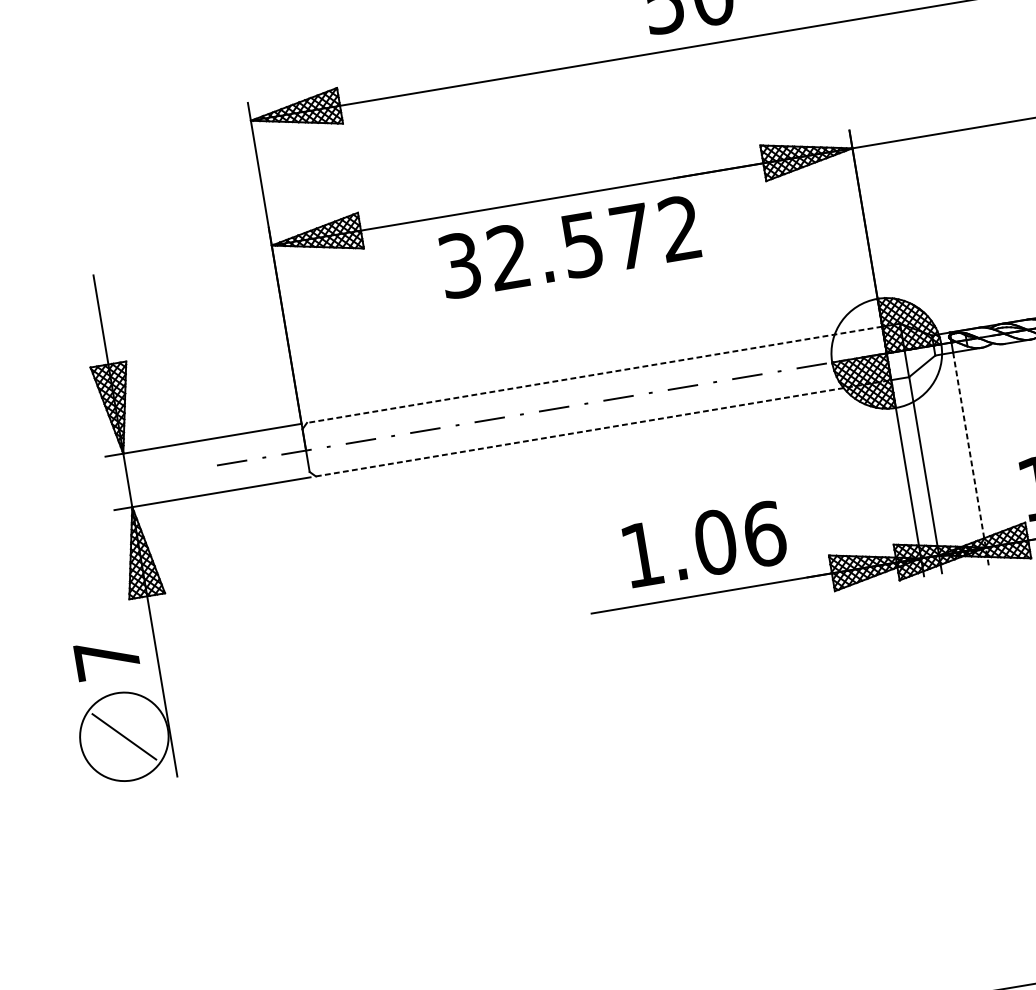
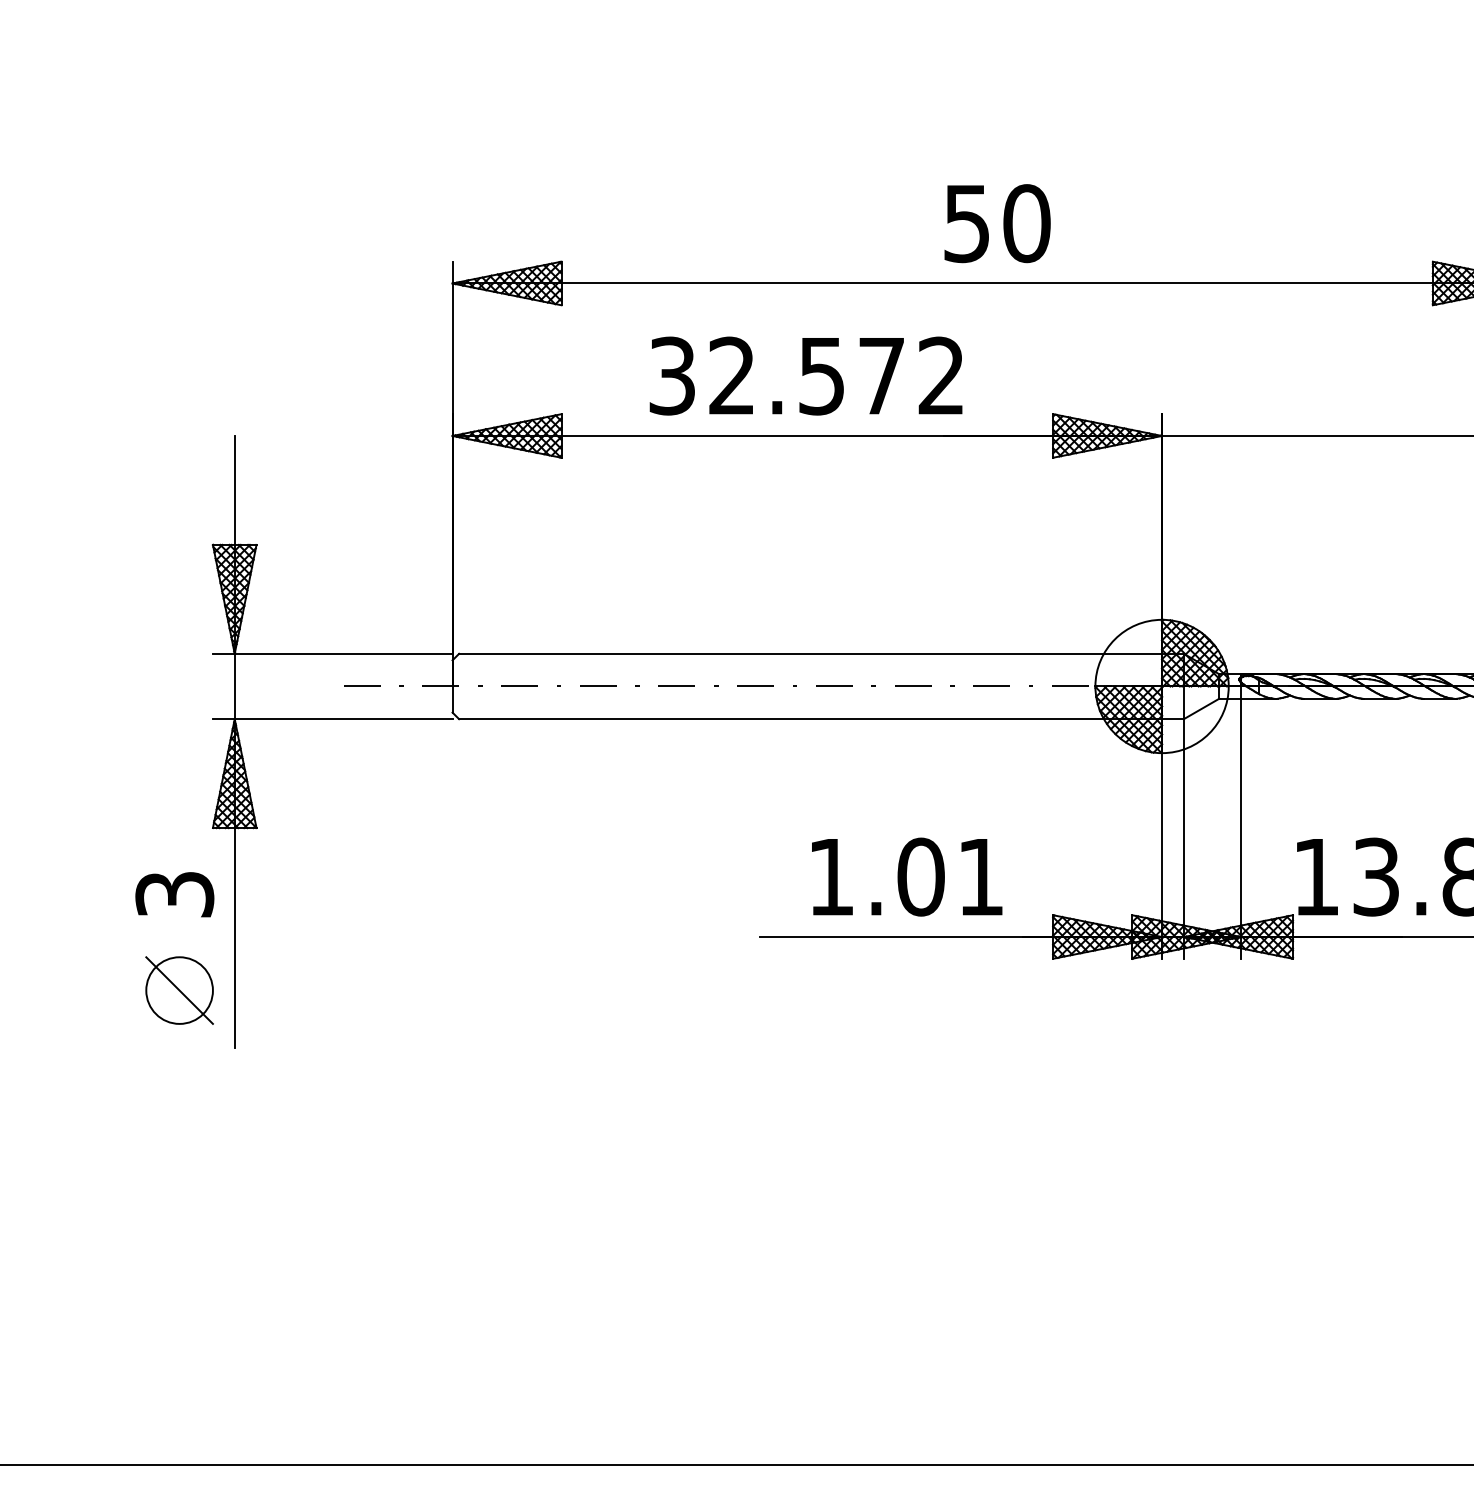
text: (568, 246) -> (805, 375), moved
line: (594, 374) -> (810, 653), dashed -> solid
line: (604, 428) -> (811, 719), dashed -> solid
line: (971, 459) -> (1241, 829), dashed -> solid
text: (765, 533) -> (981, 876), 1.06 -> 1.01
text: (107, 658) -> (174, 894), 7 -> 3
circle: (124, 736) -> (179, 990), size x0.62

